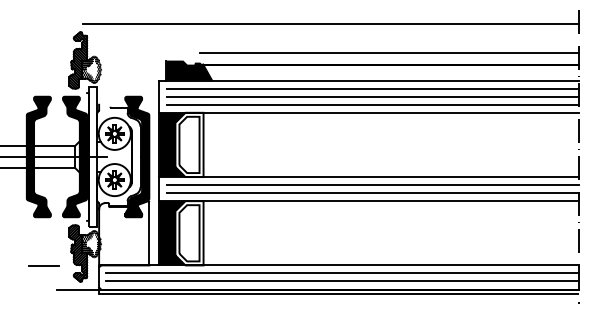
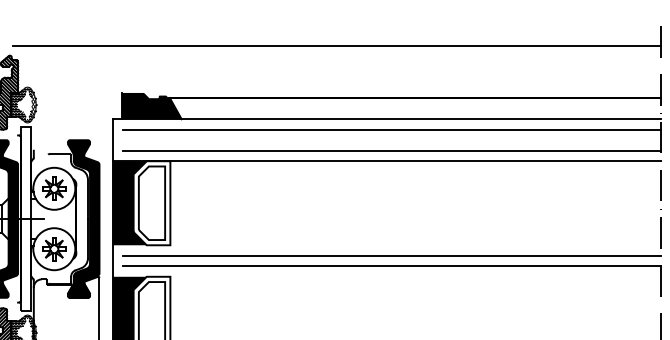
line: (389, 52) -> (413, 82), removed
line: (373, 96) -> (392, 139), removed
line: (369, 177) -> (387, 245), removed
line: (369, 201) -> (387, 277), removed

